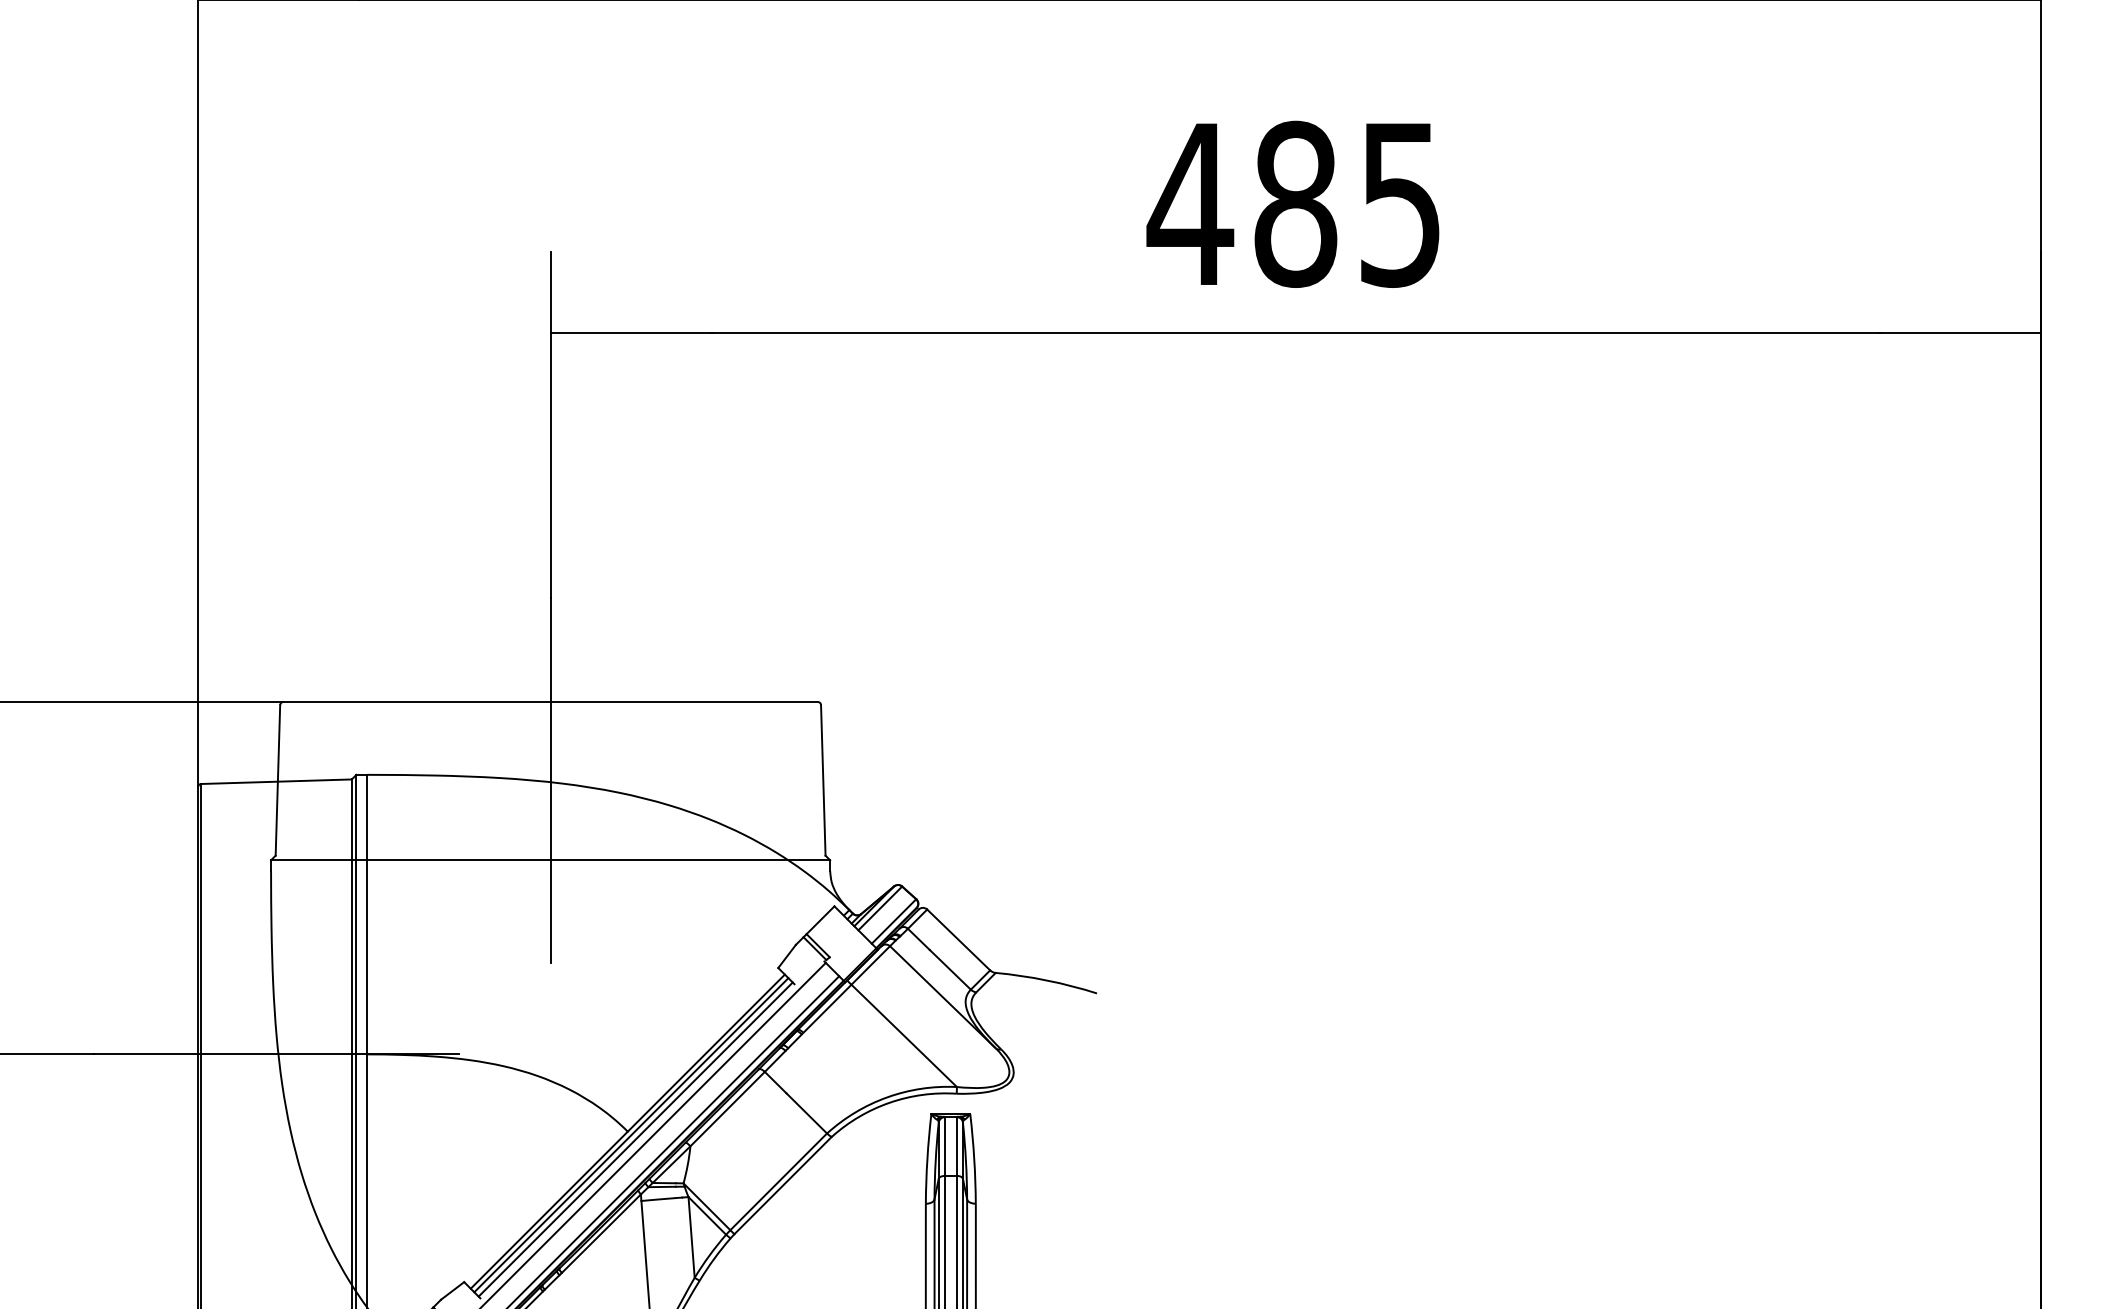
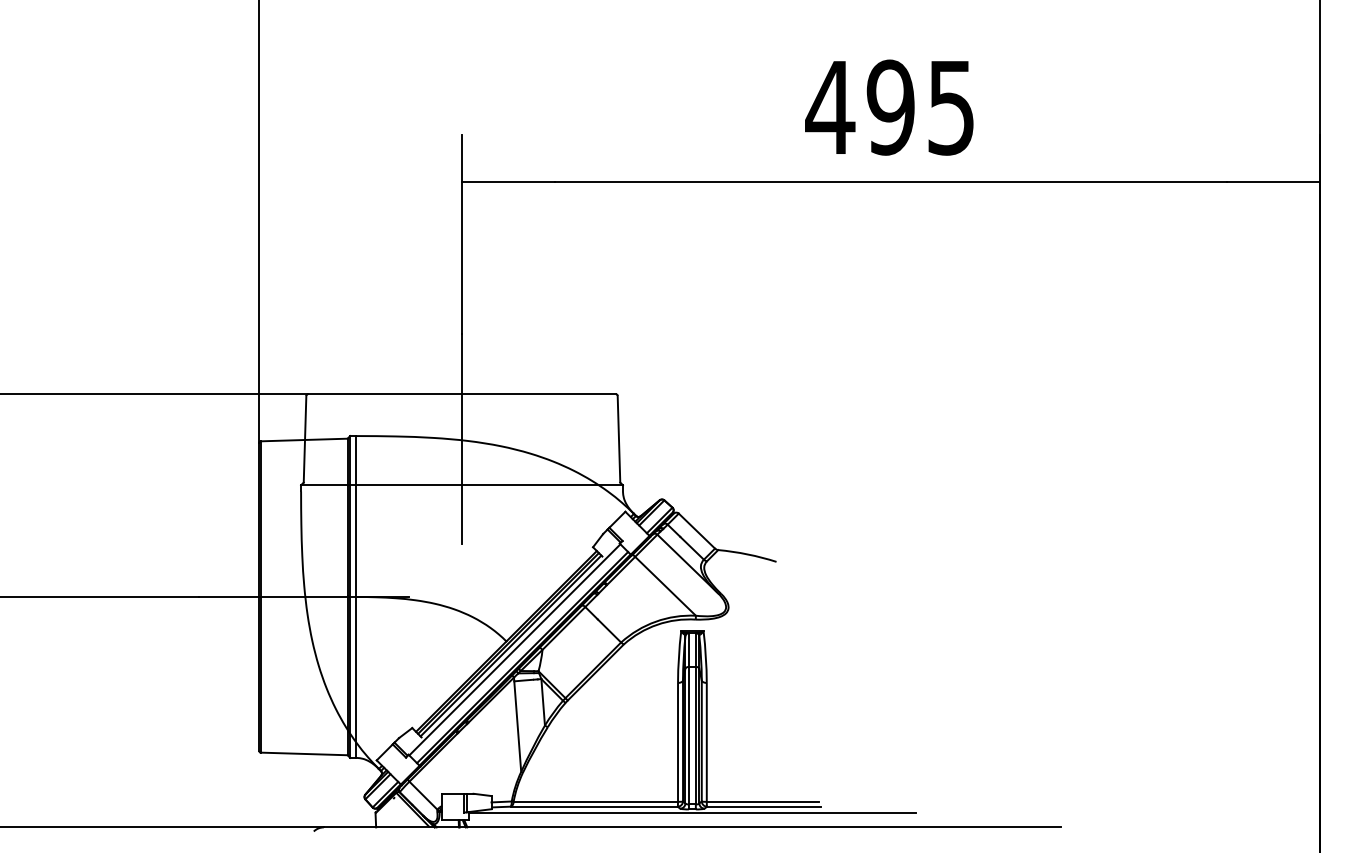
text: (1294, 204) -> (890, 107), 485 -> 495

